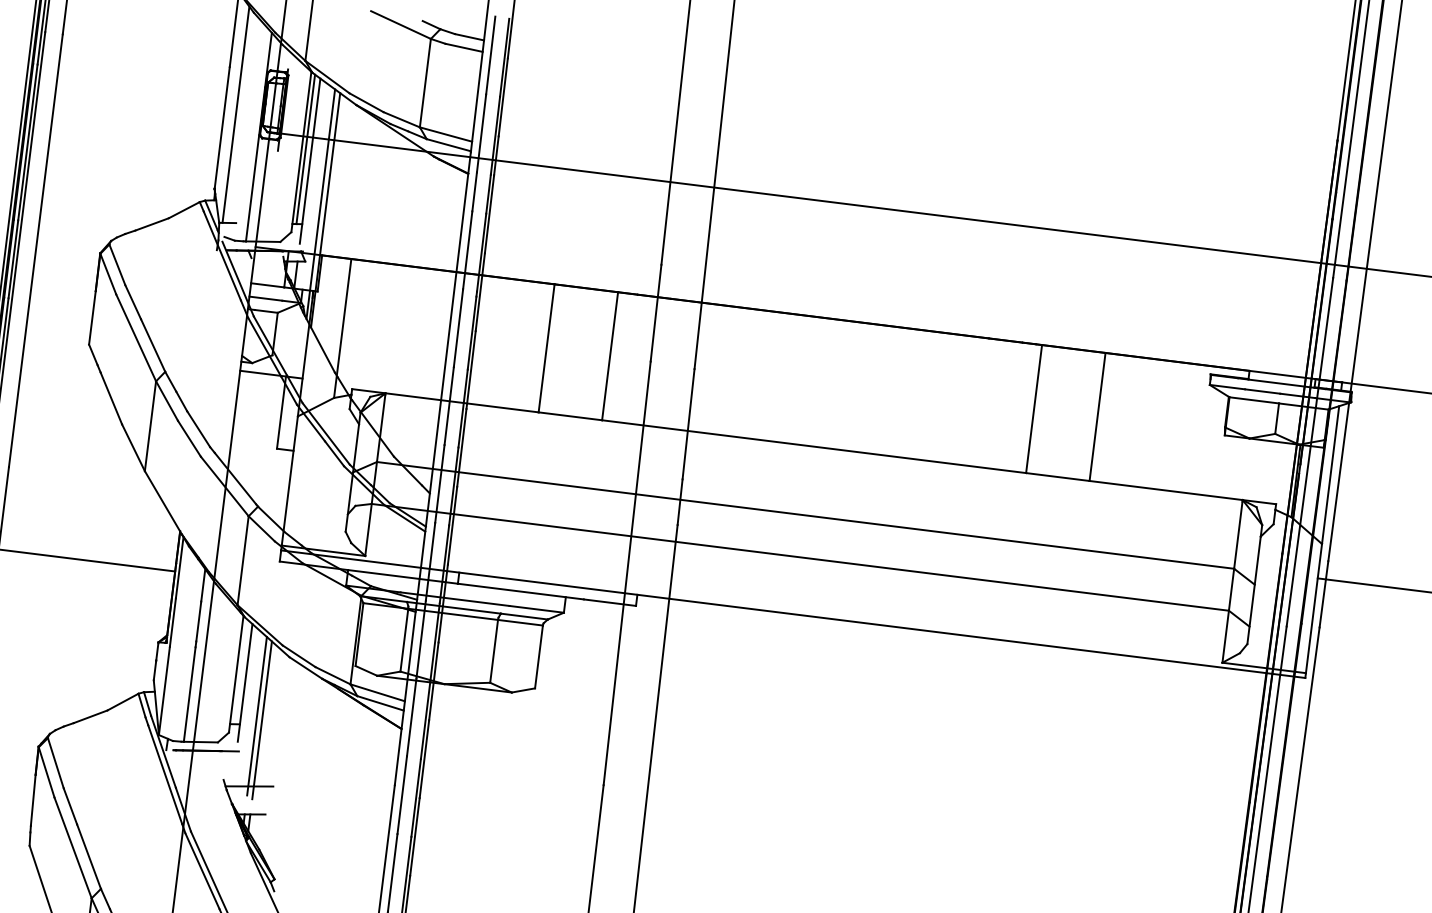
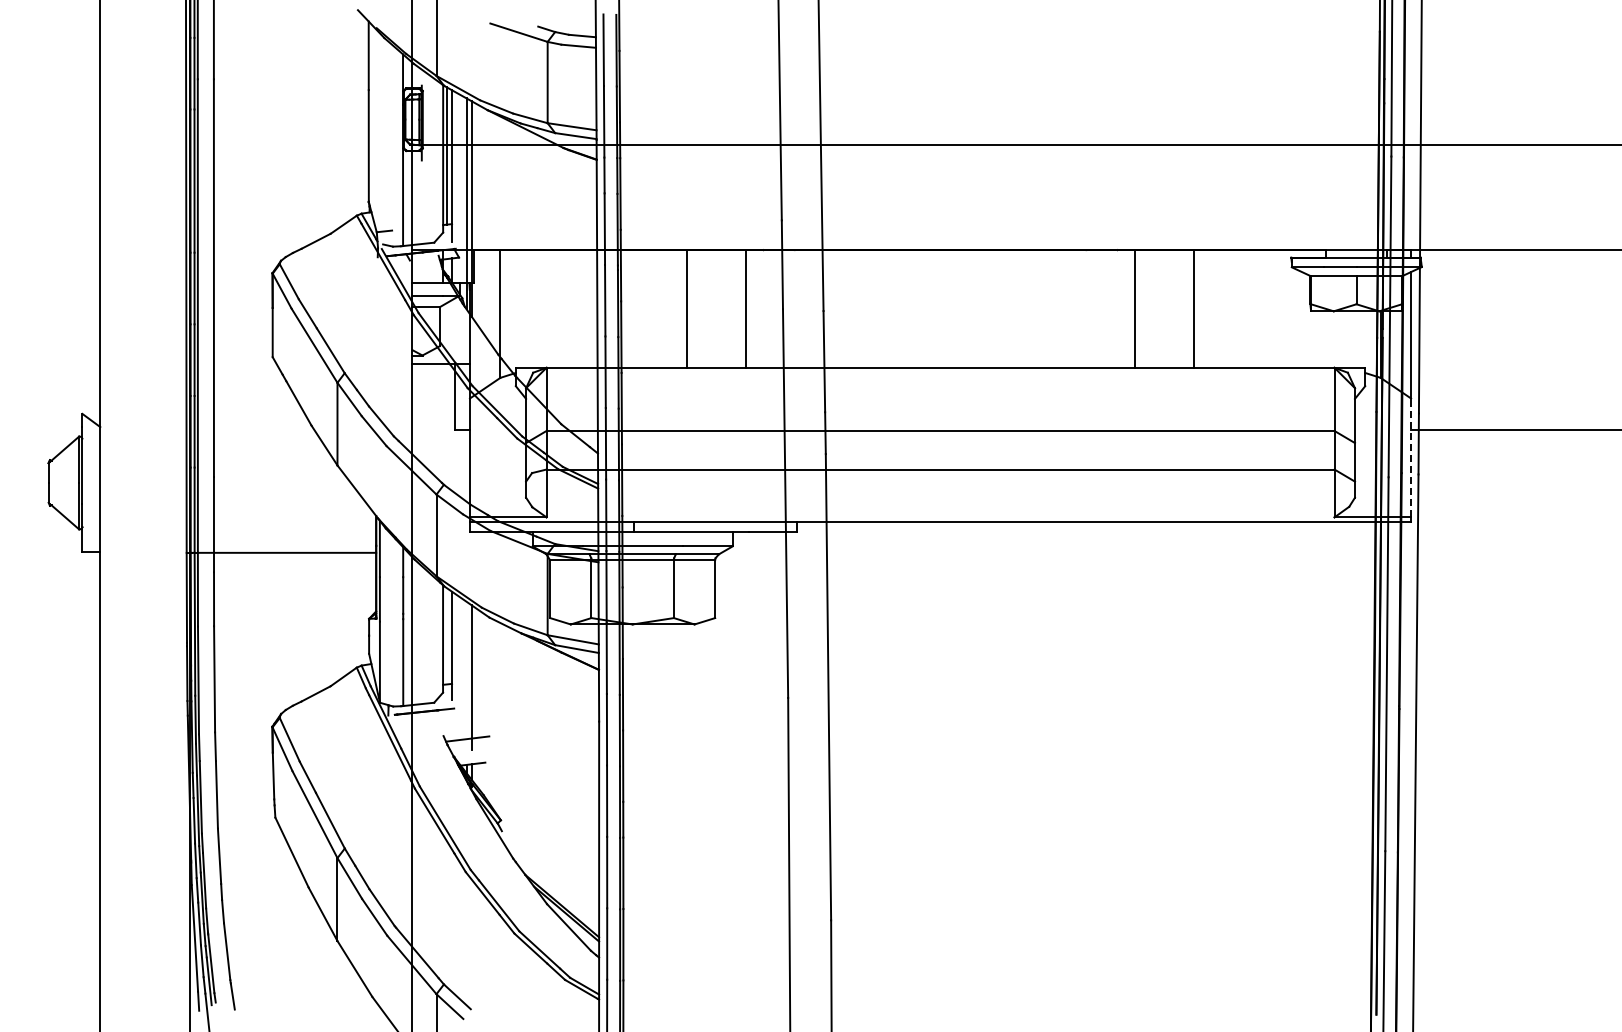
line: (235, 114) -> (379, 132), removed
line: (1314, 608) -> (1411, 457), solid -> dashed
line: (256, 716) -> (466, 674), removed

